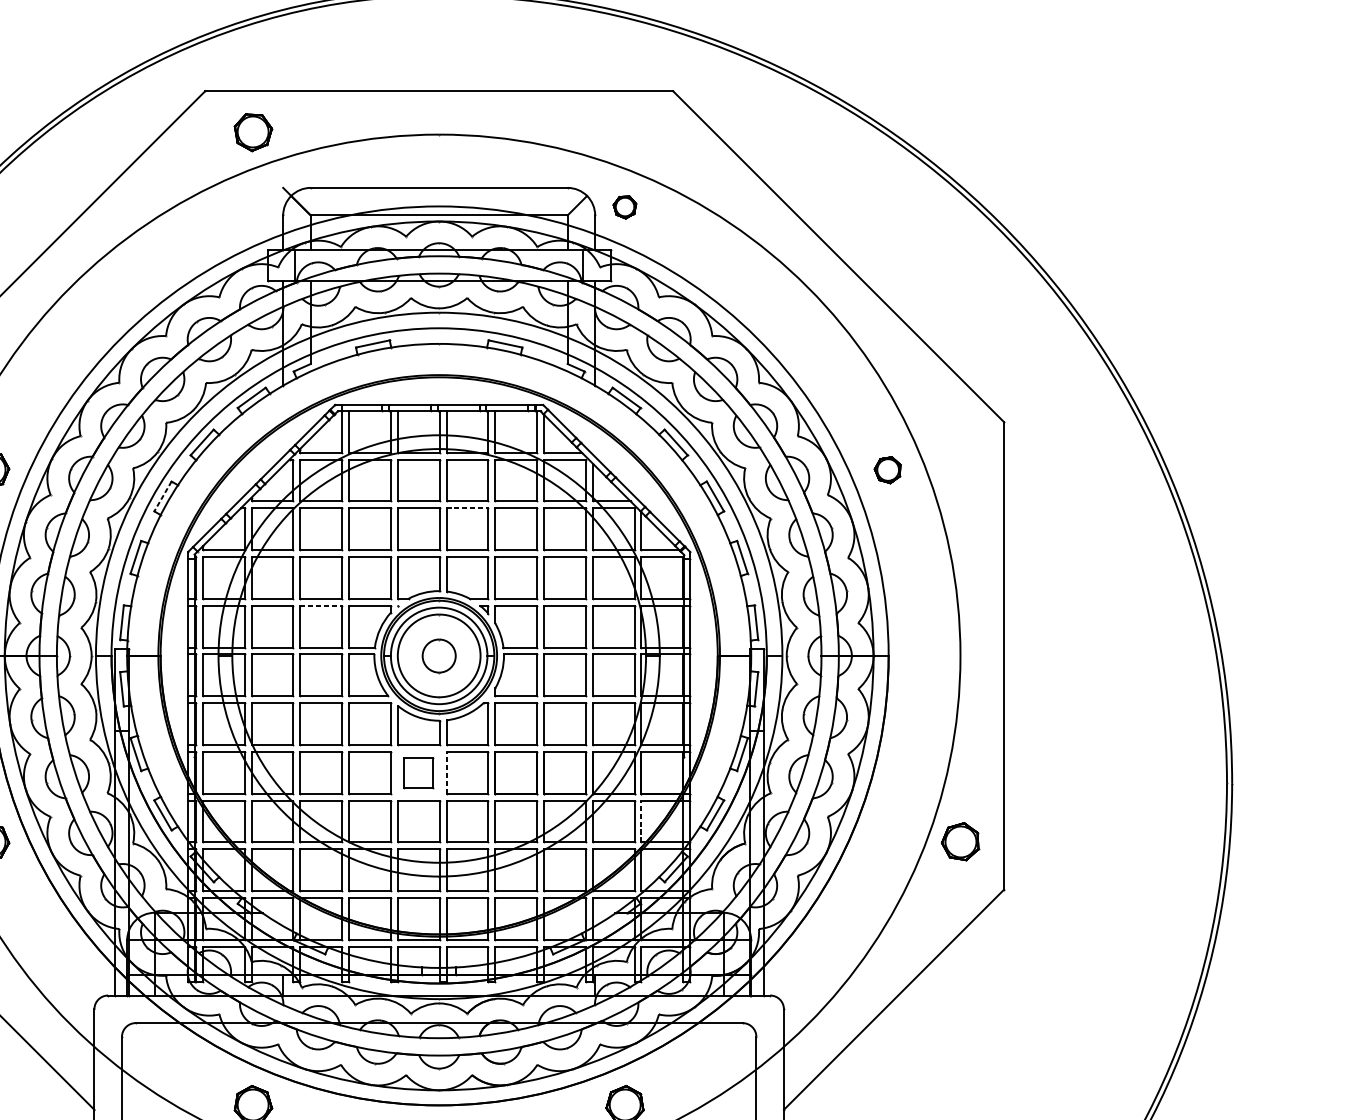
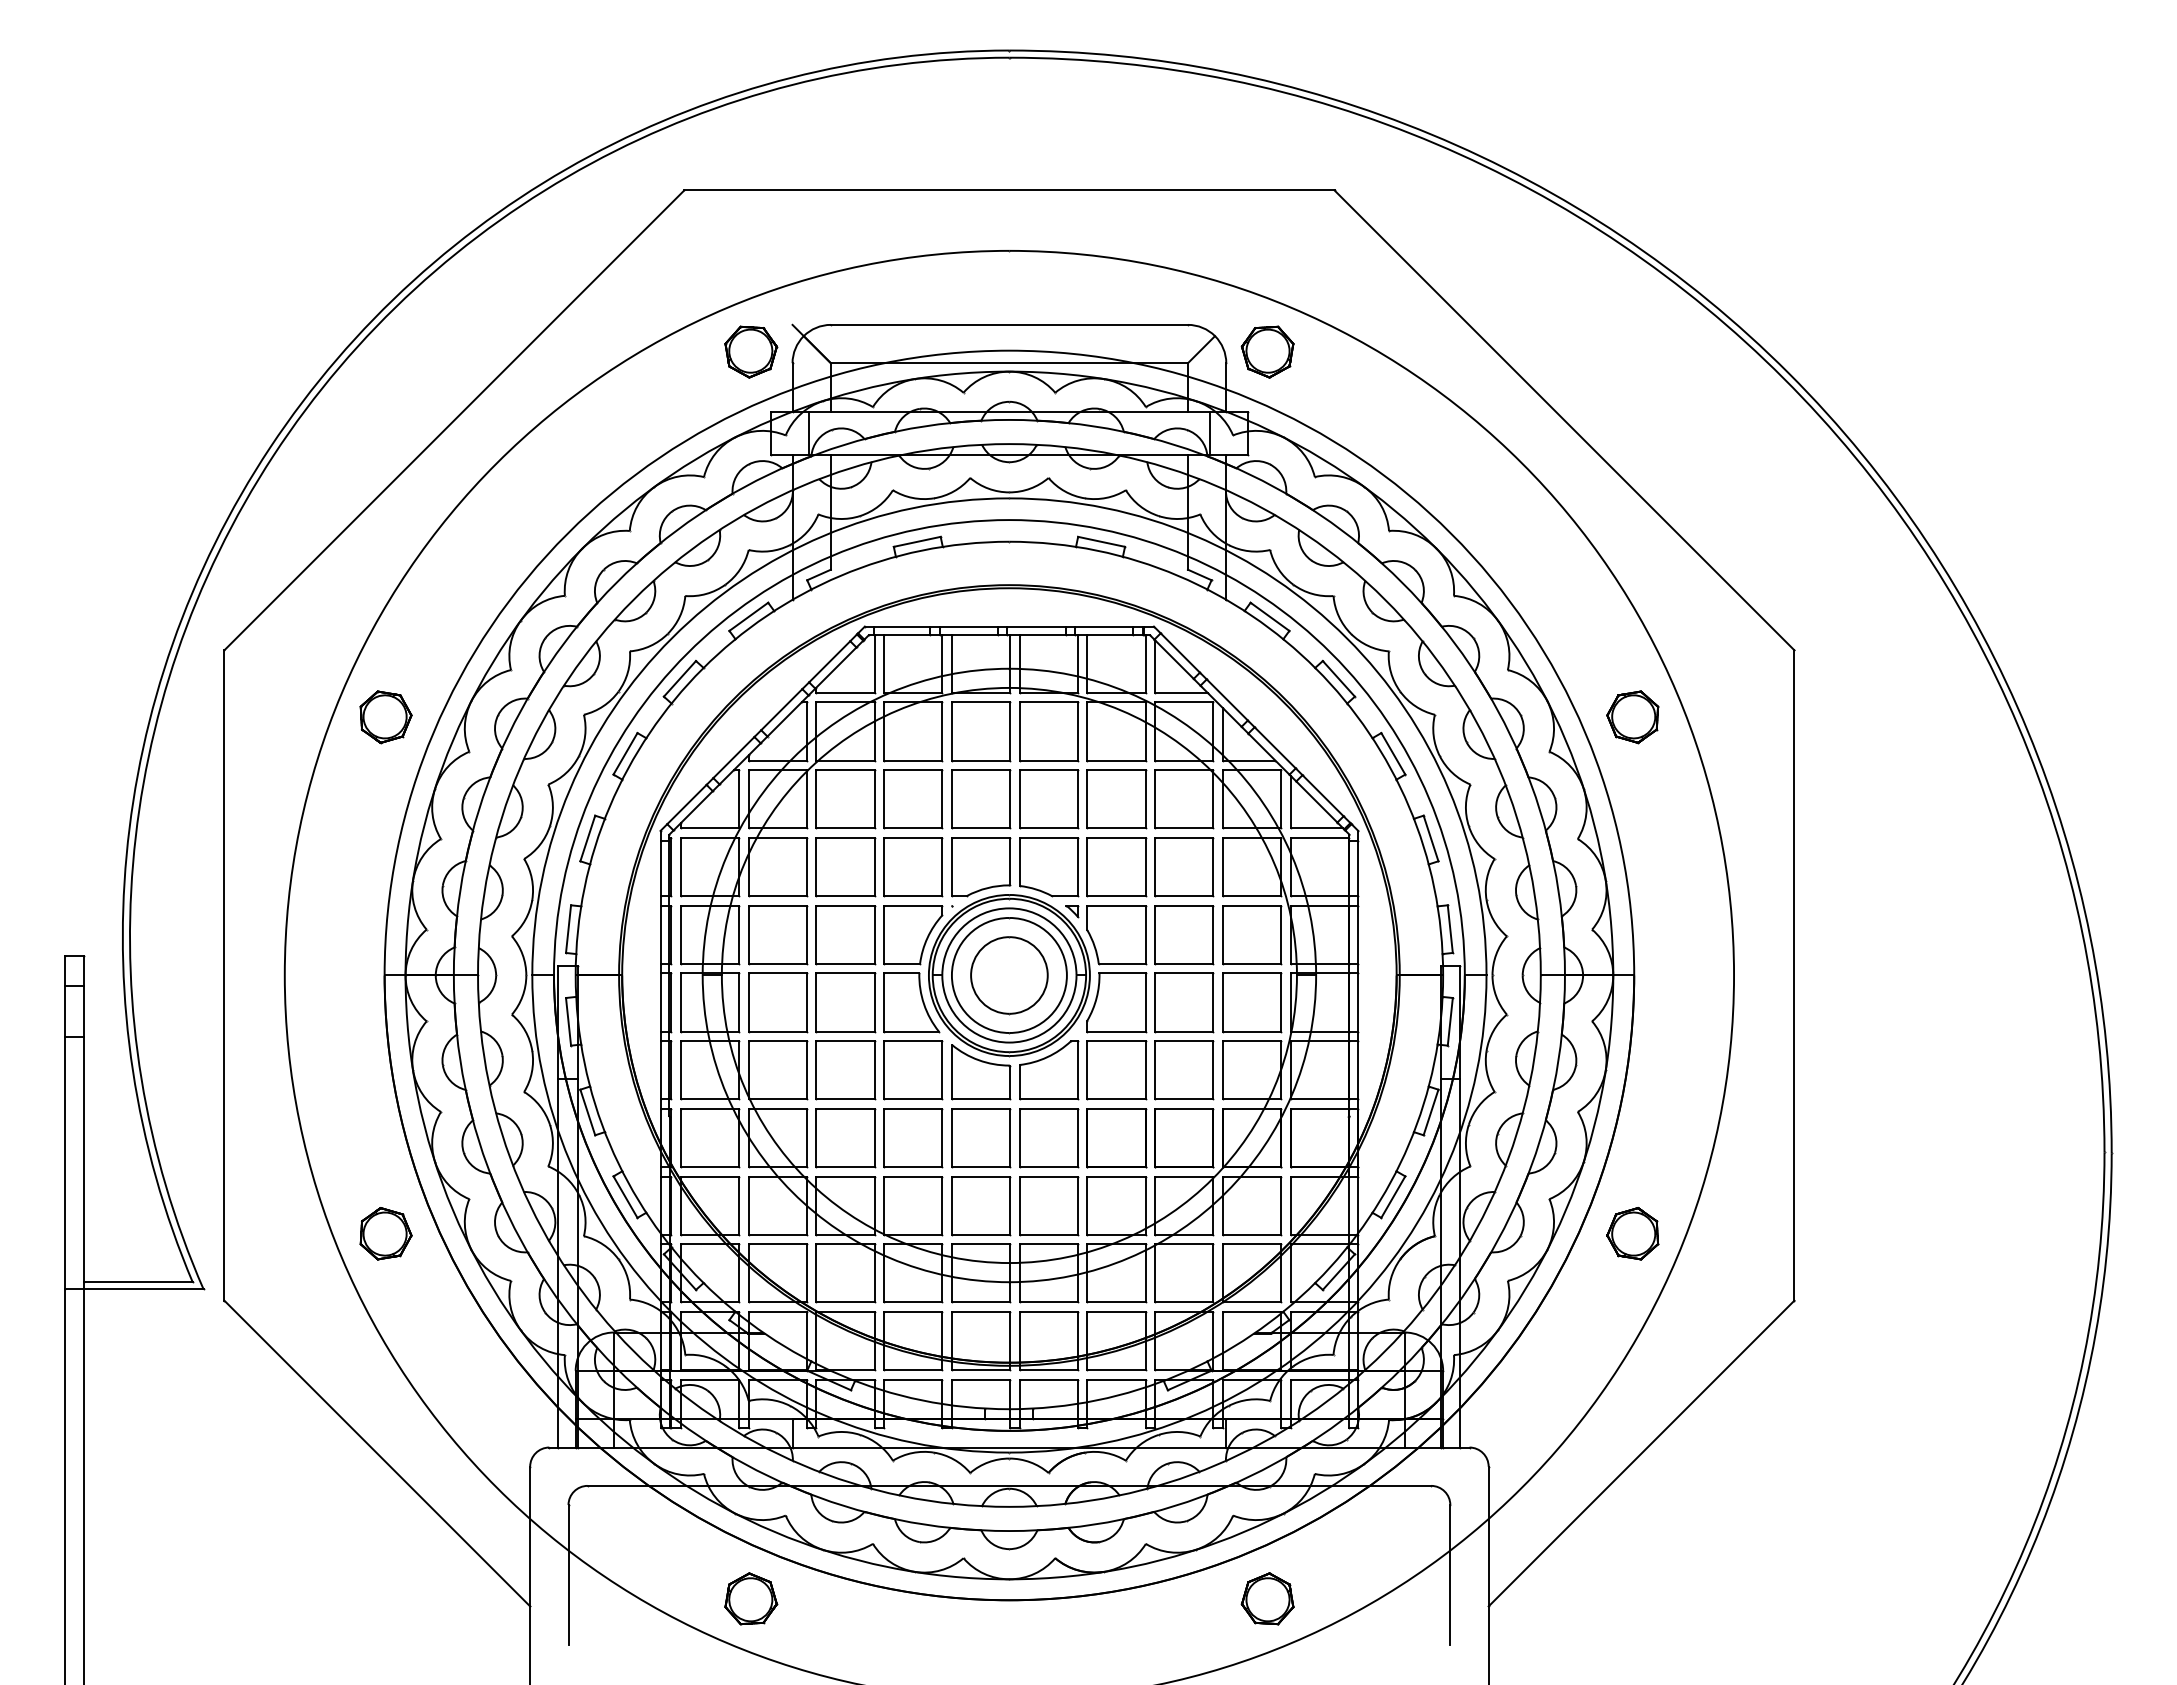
part: (253, 132) -> (751, 351), moved
part: (624, 207) -> (1267, 351), size x1.67
part: (887, 470) -> (1632, 717), size x1.43
line: (162, 496) -> (625, 753), dashed -> solid
line: (468, 508) -> (1049, 770), dashed -> solid
line: (321, 605) -> (846, 905), dashed -> solid
part: (439, 655) -> (1009, 975), size x1.67
line: (446, 772) -> (1019, 1137), dashed -> solid
part: (419, 773) -> (981, 1138), size x1.43
line: (641, 821) -> (1290, 1205), dashed -> solid
part: (960, 841) -> (1632, 1233), moved

